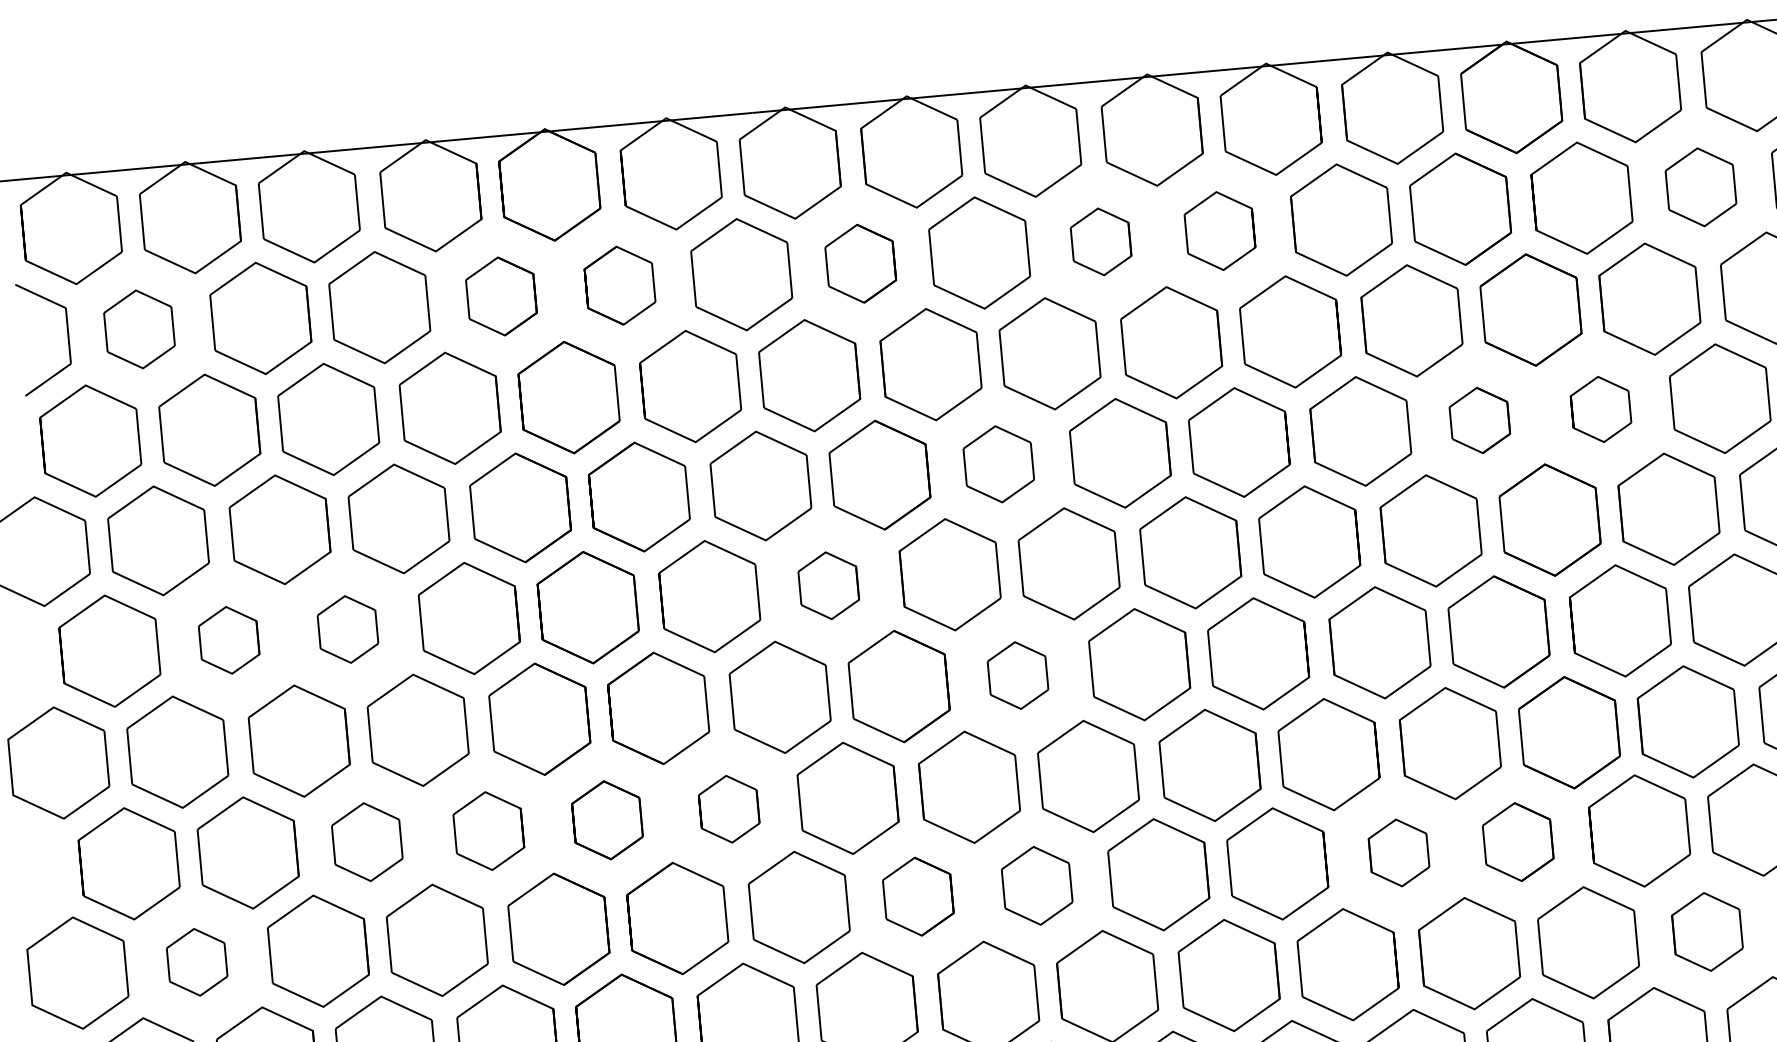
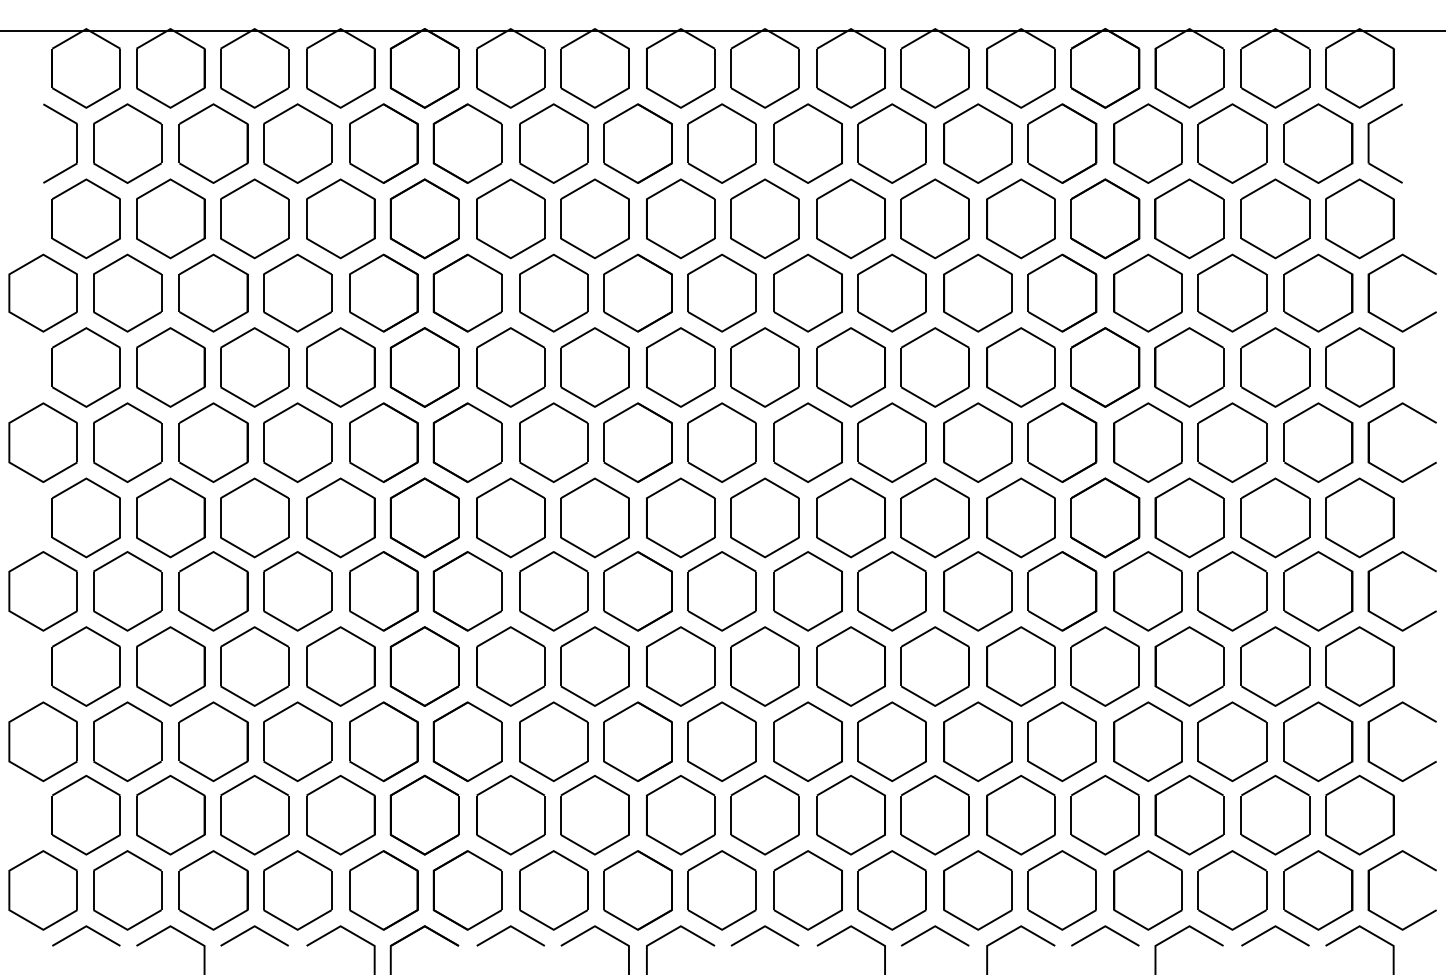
part: (1701, 187) -> (1232, 143), size x1.43
part: (1219, 231) -> (891, 143), size x1.43
part: (1100, 241) -> (807, 143), size x1.67
part: (860, 263) -> (637, 143), size x1.43
part: (619, 285) -> (467, 143), size x1.43
part: (501, 296) -> (383, 143), size x1.43
part: (139, 329) -> (127, 143), size x1.43
part: (1600, 408) -> (1147, 292), size x1.67
part: (1479, 419) -> (1062, 292), size x1.67
part: (997, 463) -> (721, 292), size x1.43
part: (828, 585) -> (594, 367), size x1.67
part: (347, 629) -> (254, 367), size x1.67
part: (228, 640) -> (170, 367), size x1.67
part: (1017, 675) -> (721, 442), size x1.67
part: (728, 808) -> (510, 517), size x1.67
part: (607, 819) -> (424, 517), size x1.43
part: (488, 830) -> (340, 517), size x1.43
part: (366, 841) -> (254, 517), size x1.43
part: (1518, 842) -> (1062, 591), size x1.43
part: (1398, 853) -> (977, 591), size x1.67
part: (1036, 886) -> (721, 591), size x1.43
part: (917, 896) -> (637, 591), size x1.43
part: (1707, 931) -> (1189, 666), size x1.43
part: (196, 962) -> (127, 591), size x1.67

